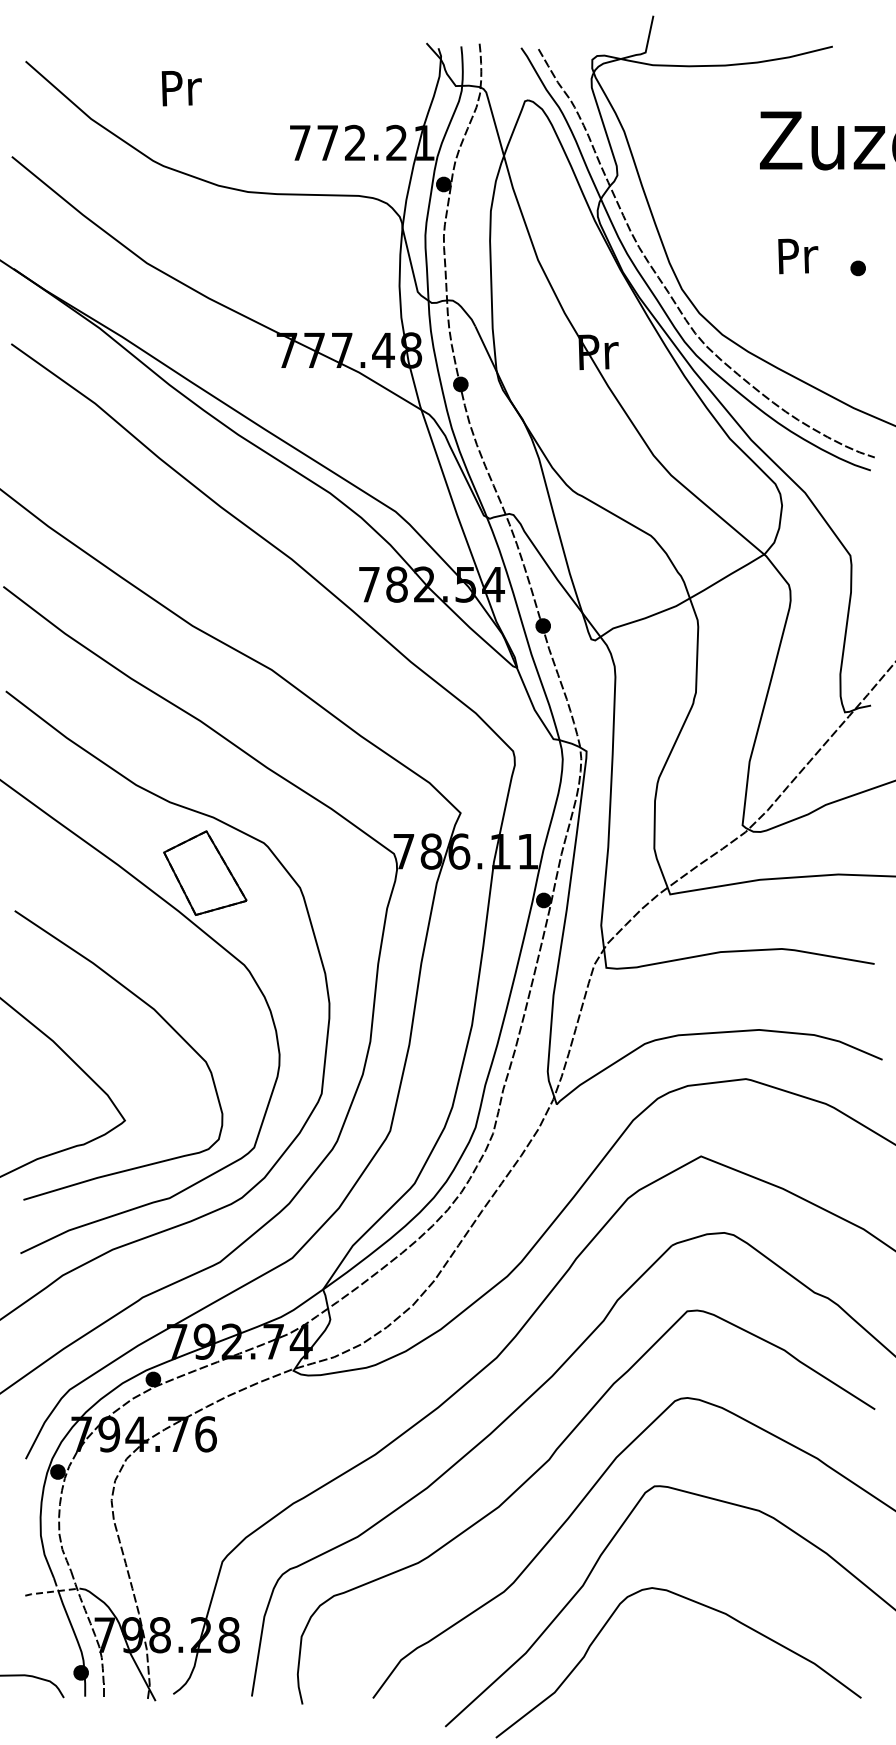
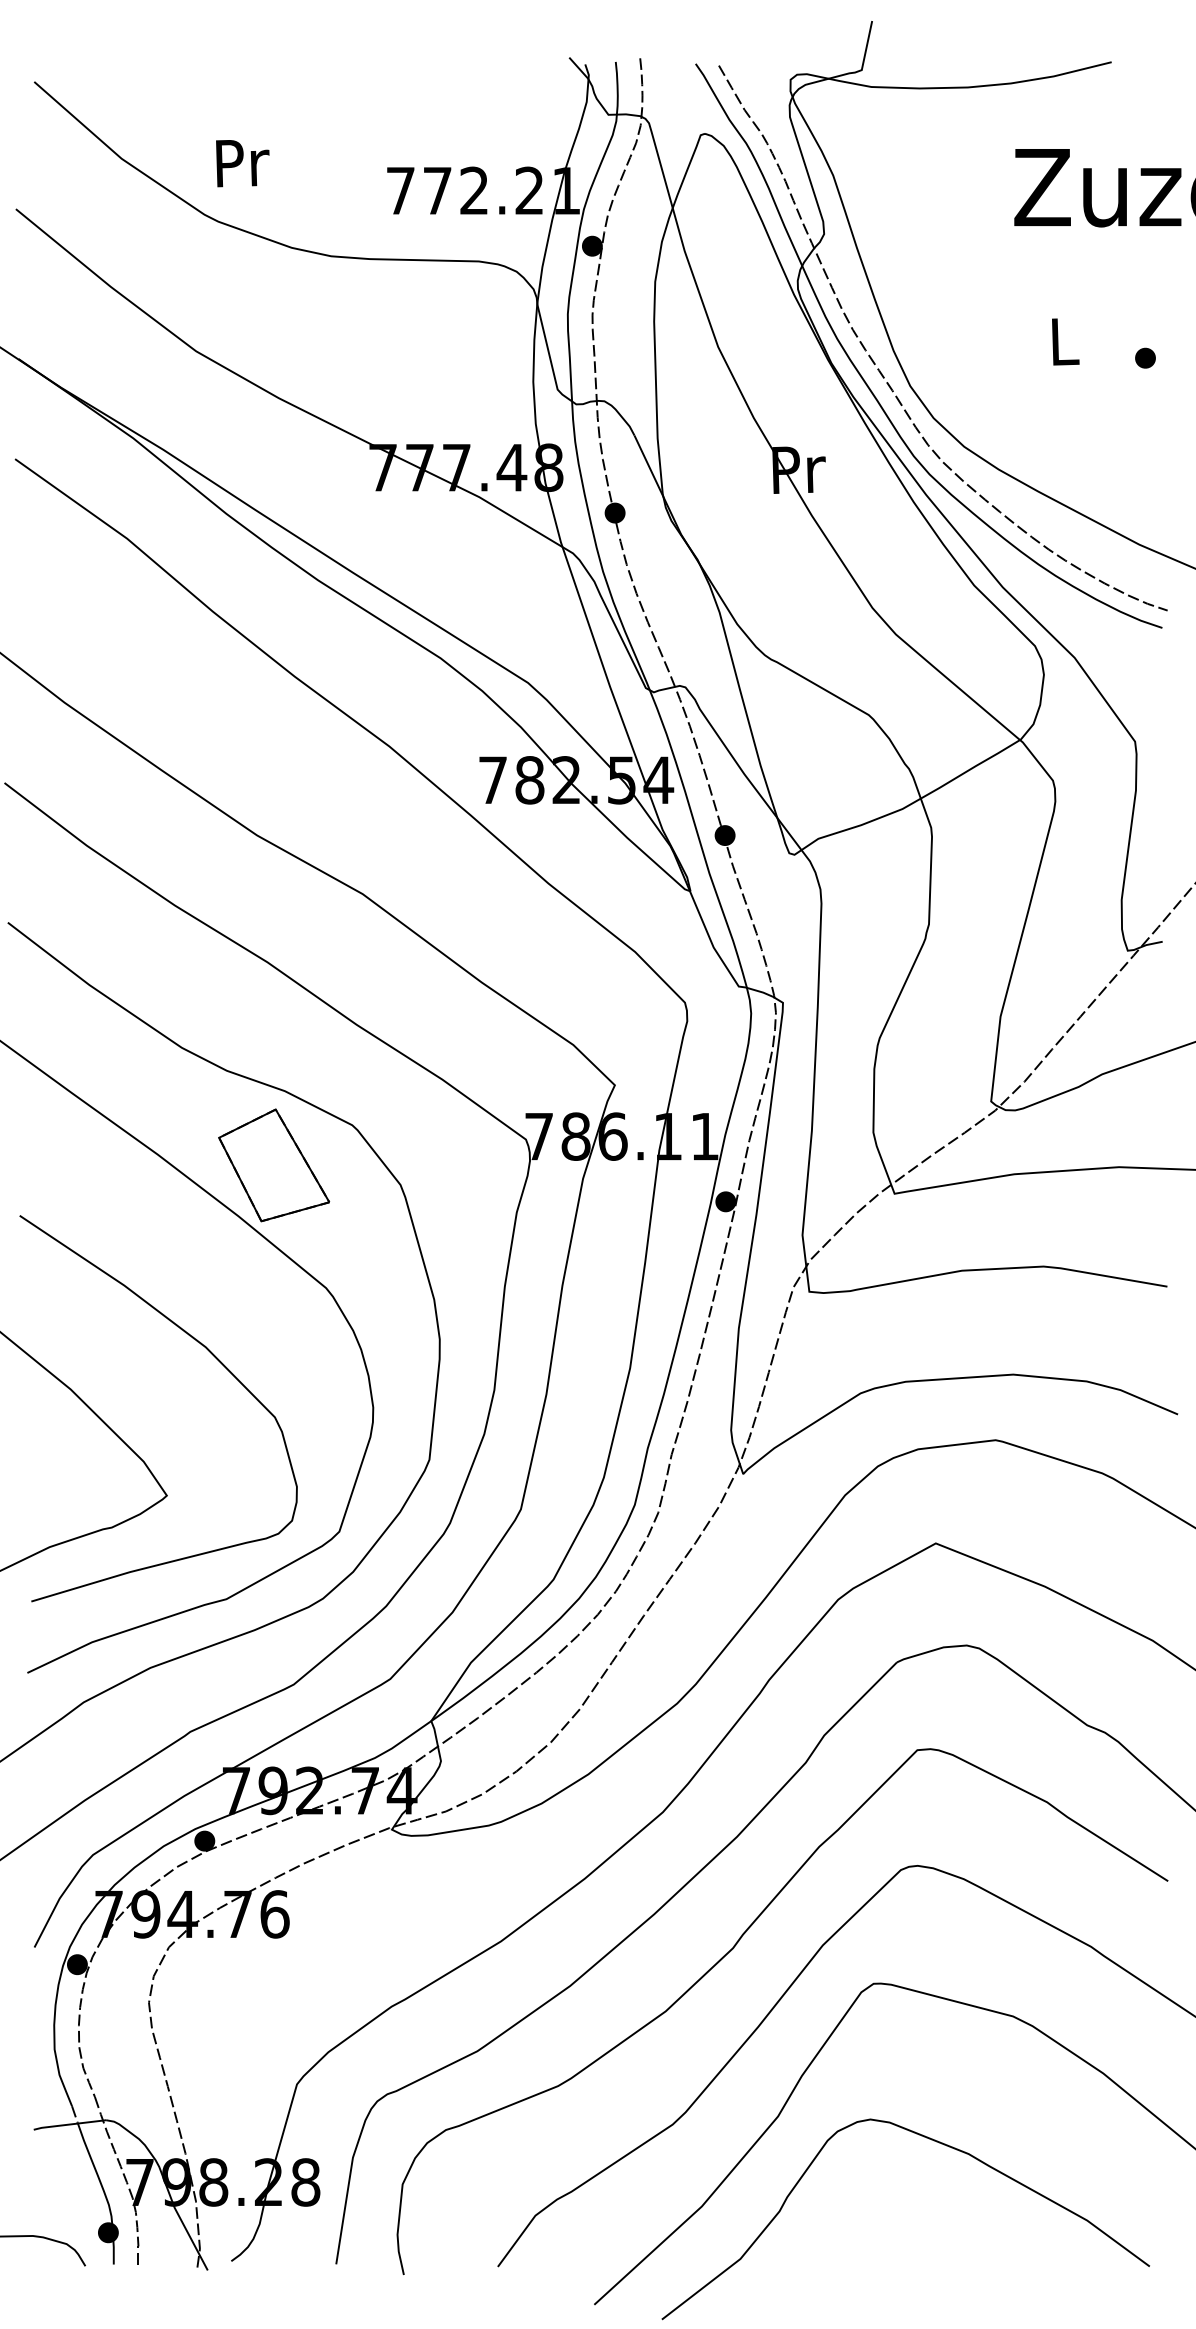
text: (181, 88) -> (242, 163), moved
text: (798, 256) -> (1065, 342), Pr -> L
line: (51, 1591) -> (68, 2124), dashed -> solid

